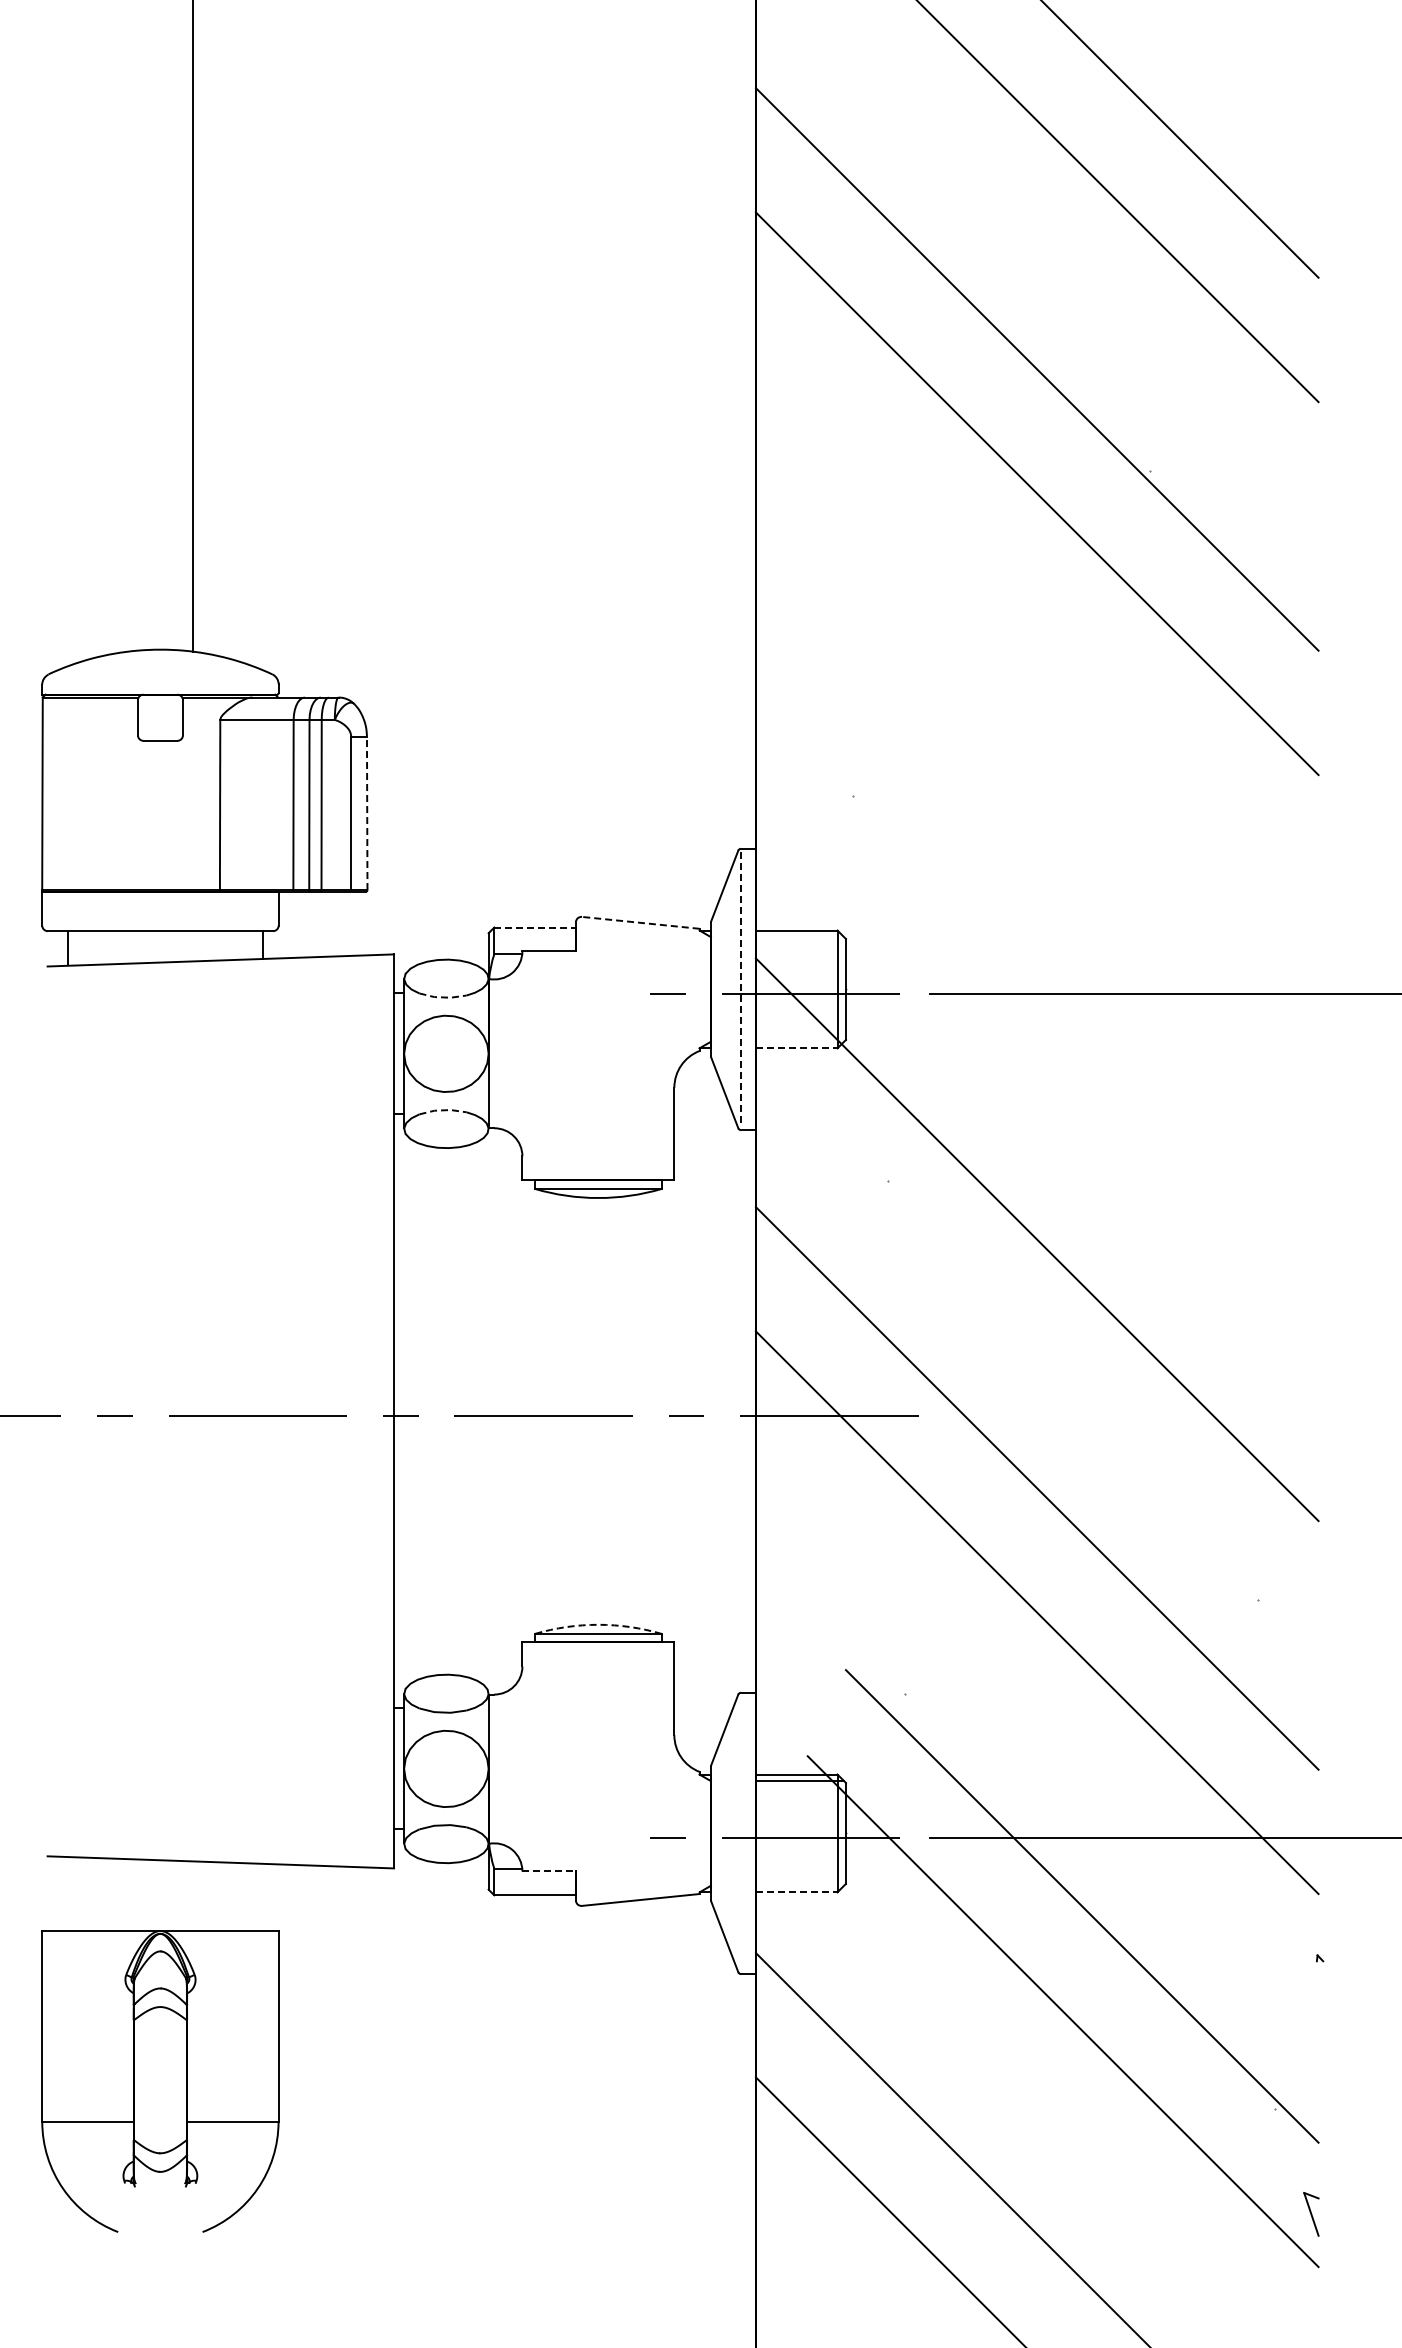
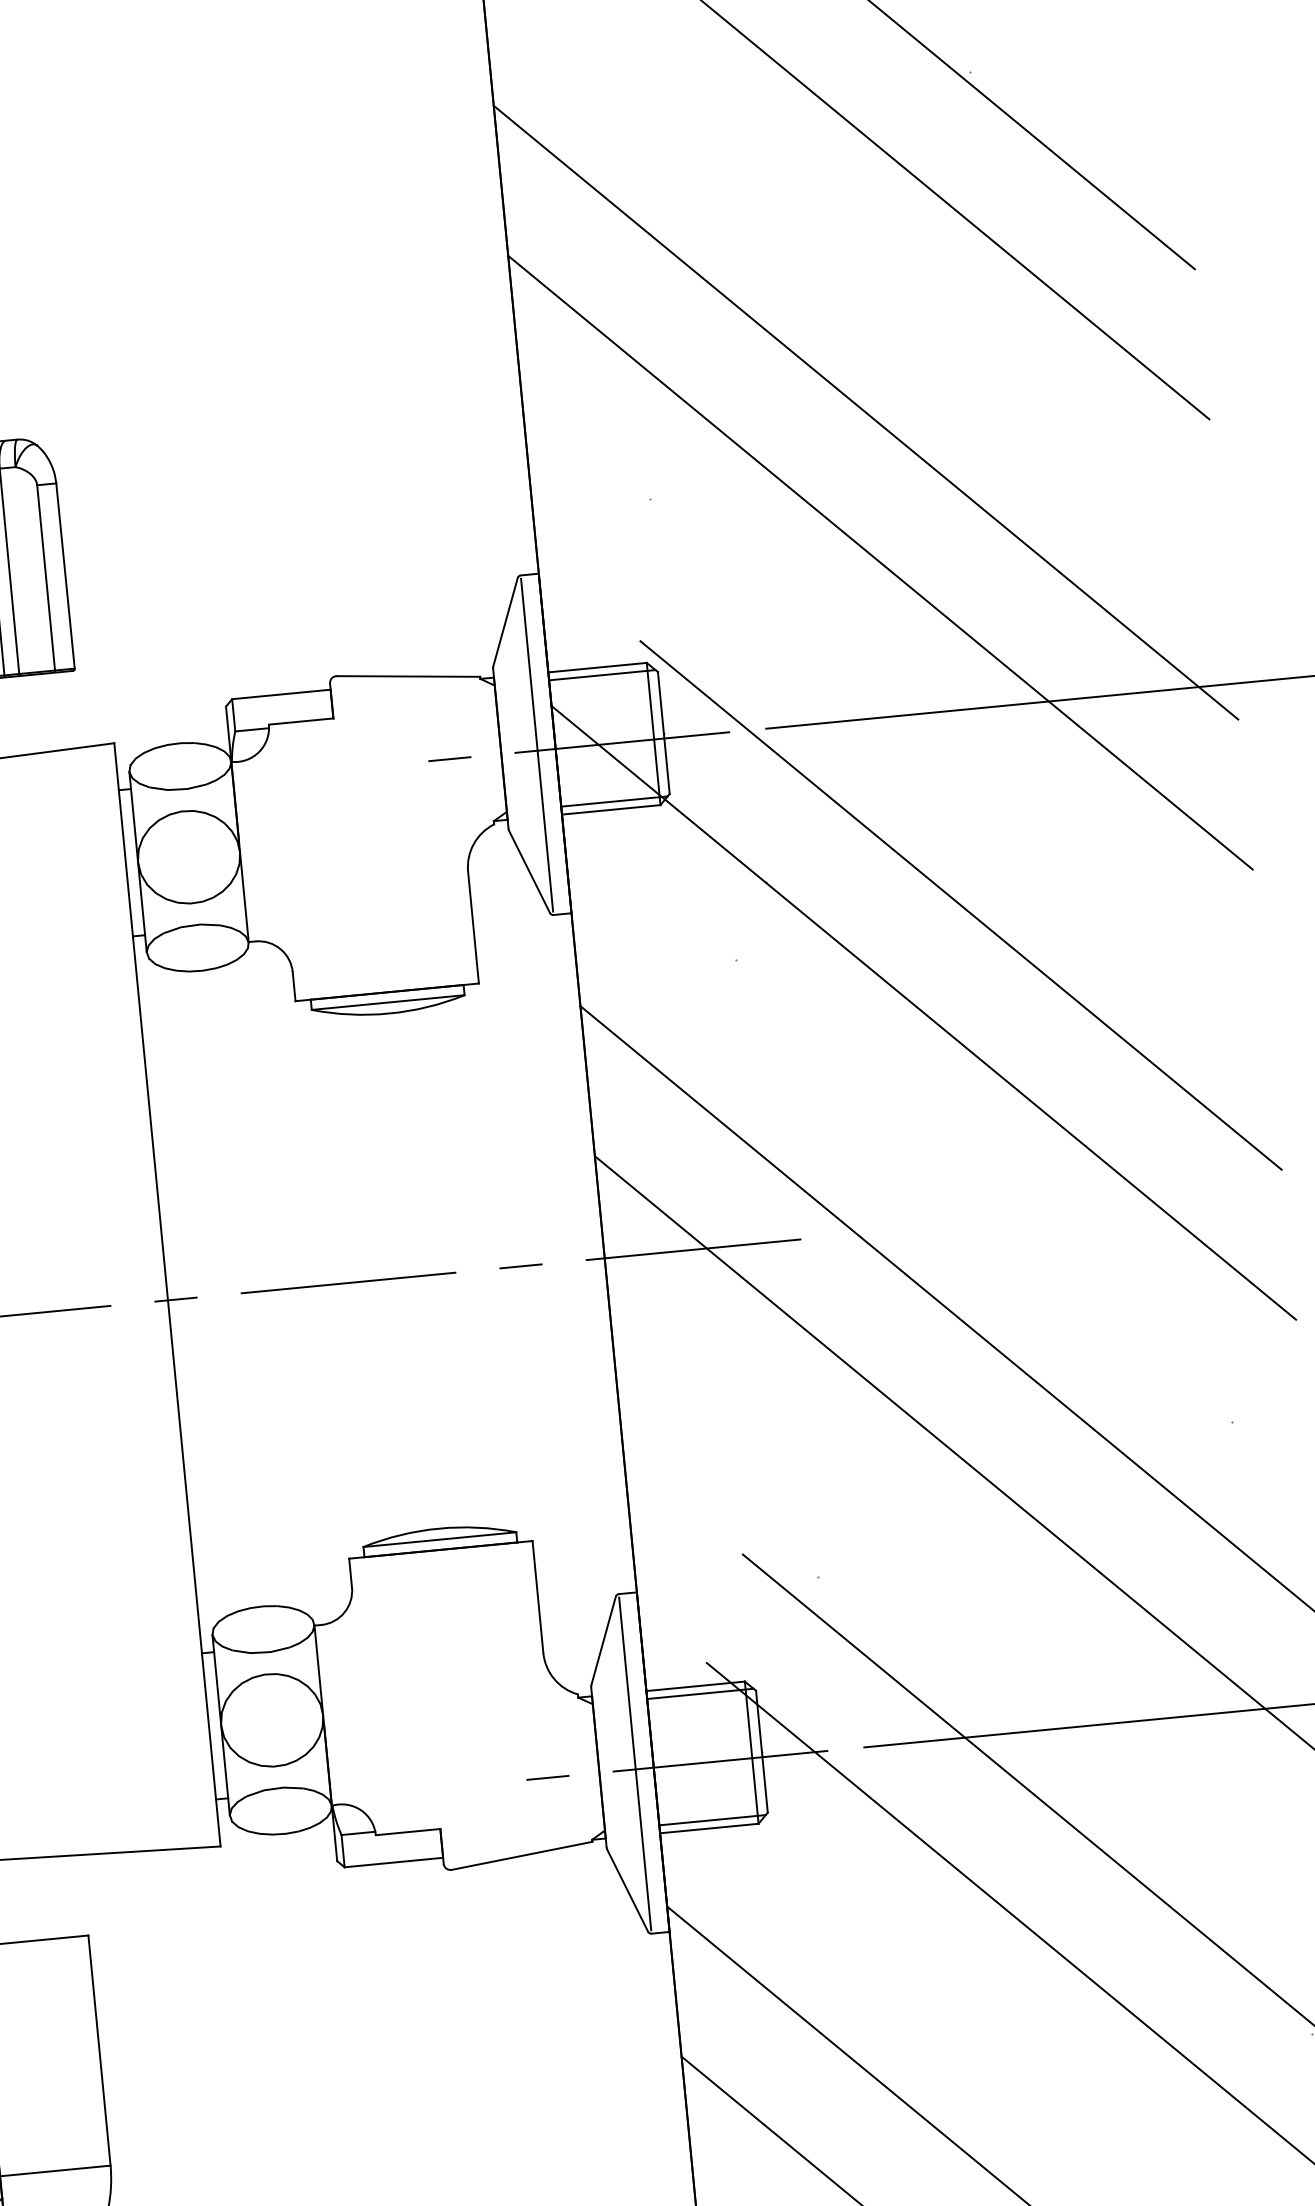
line: (1036, 742) -> (865, 412), added
line: (367, 813) -> (65, 576), dashed -> solid
line: (1036, 866) -> (879, 562), added
line: (640, 922) -> (408, 676), dashed -> solid
line: (535, 927) -> (281, 694), dashed -> solid
line: (799, 937) -> (601, 675), added
line: (740, 989) -> (536, 745), dashed -> solid
line: (442, 997) -> (177, 789), dashed -> solid
line: (799, 1041) -> (613, 801), added
line: (796, 1048) -> (610, 810), dashed -> solid
line: (442, 1110) -> (190, 926), dashed -> solid
line: (1076, 1154) -> (961, 905), added
arc: (598, 1624) -> (438, 1528), dashed -> solid
line: (740, 1833) -> (634, 1764), added
line: (549, 1871) -> (408, 1832), dashed -> solid
line: (799, 1885) -> (711, 1819), added
line: (796, 1892) -> (709, 1828), dashed -> solid

